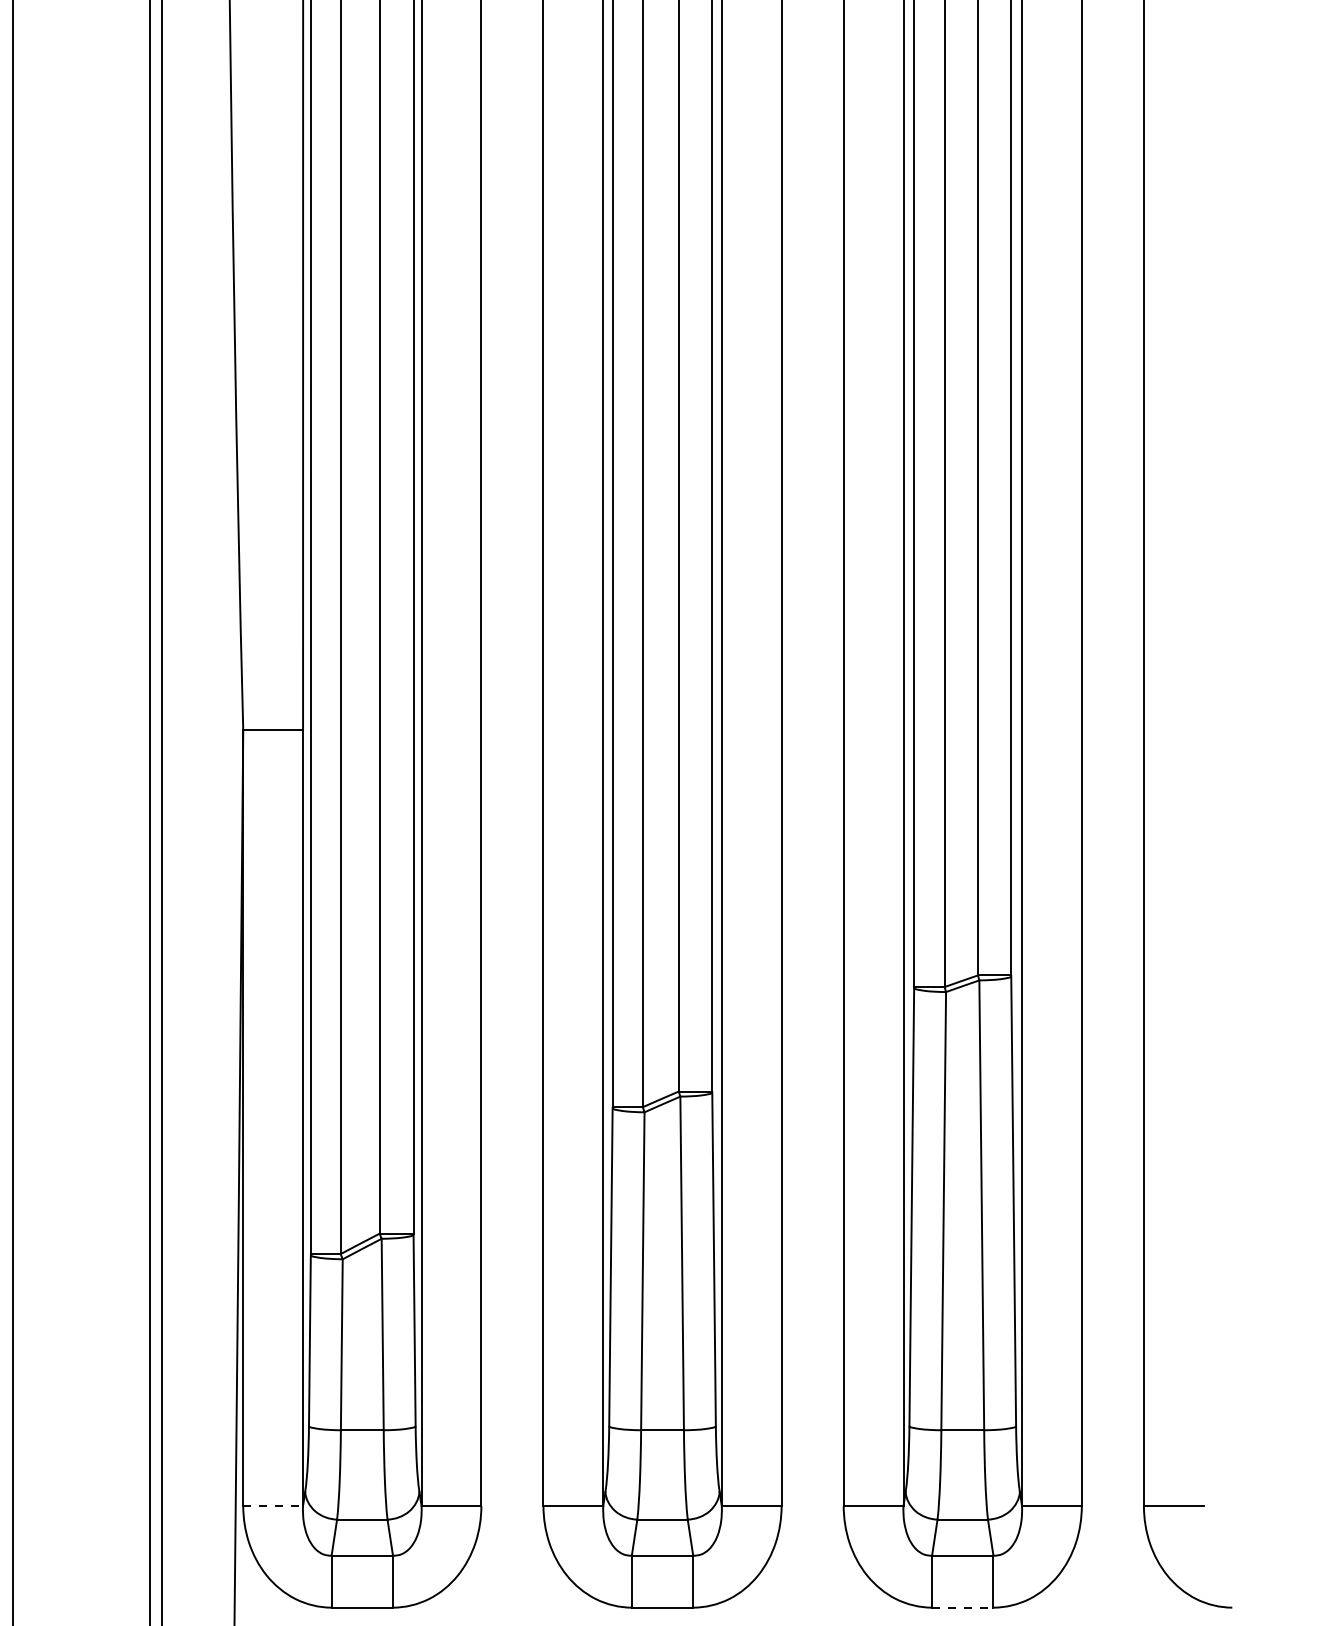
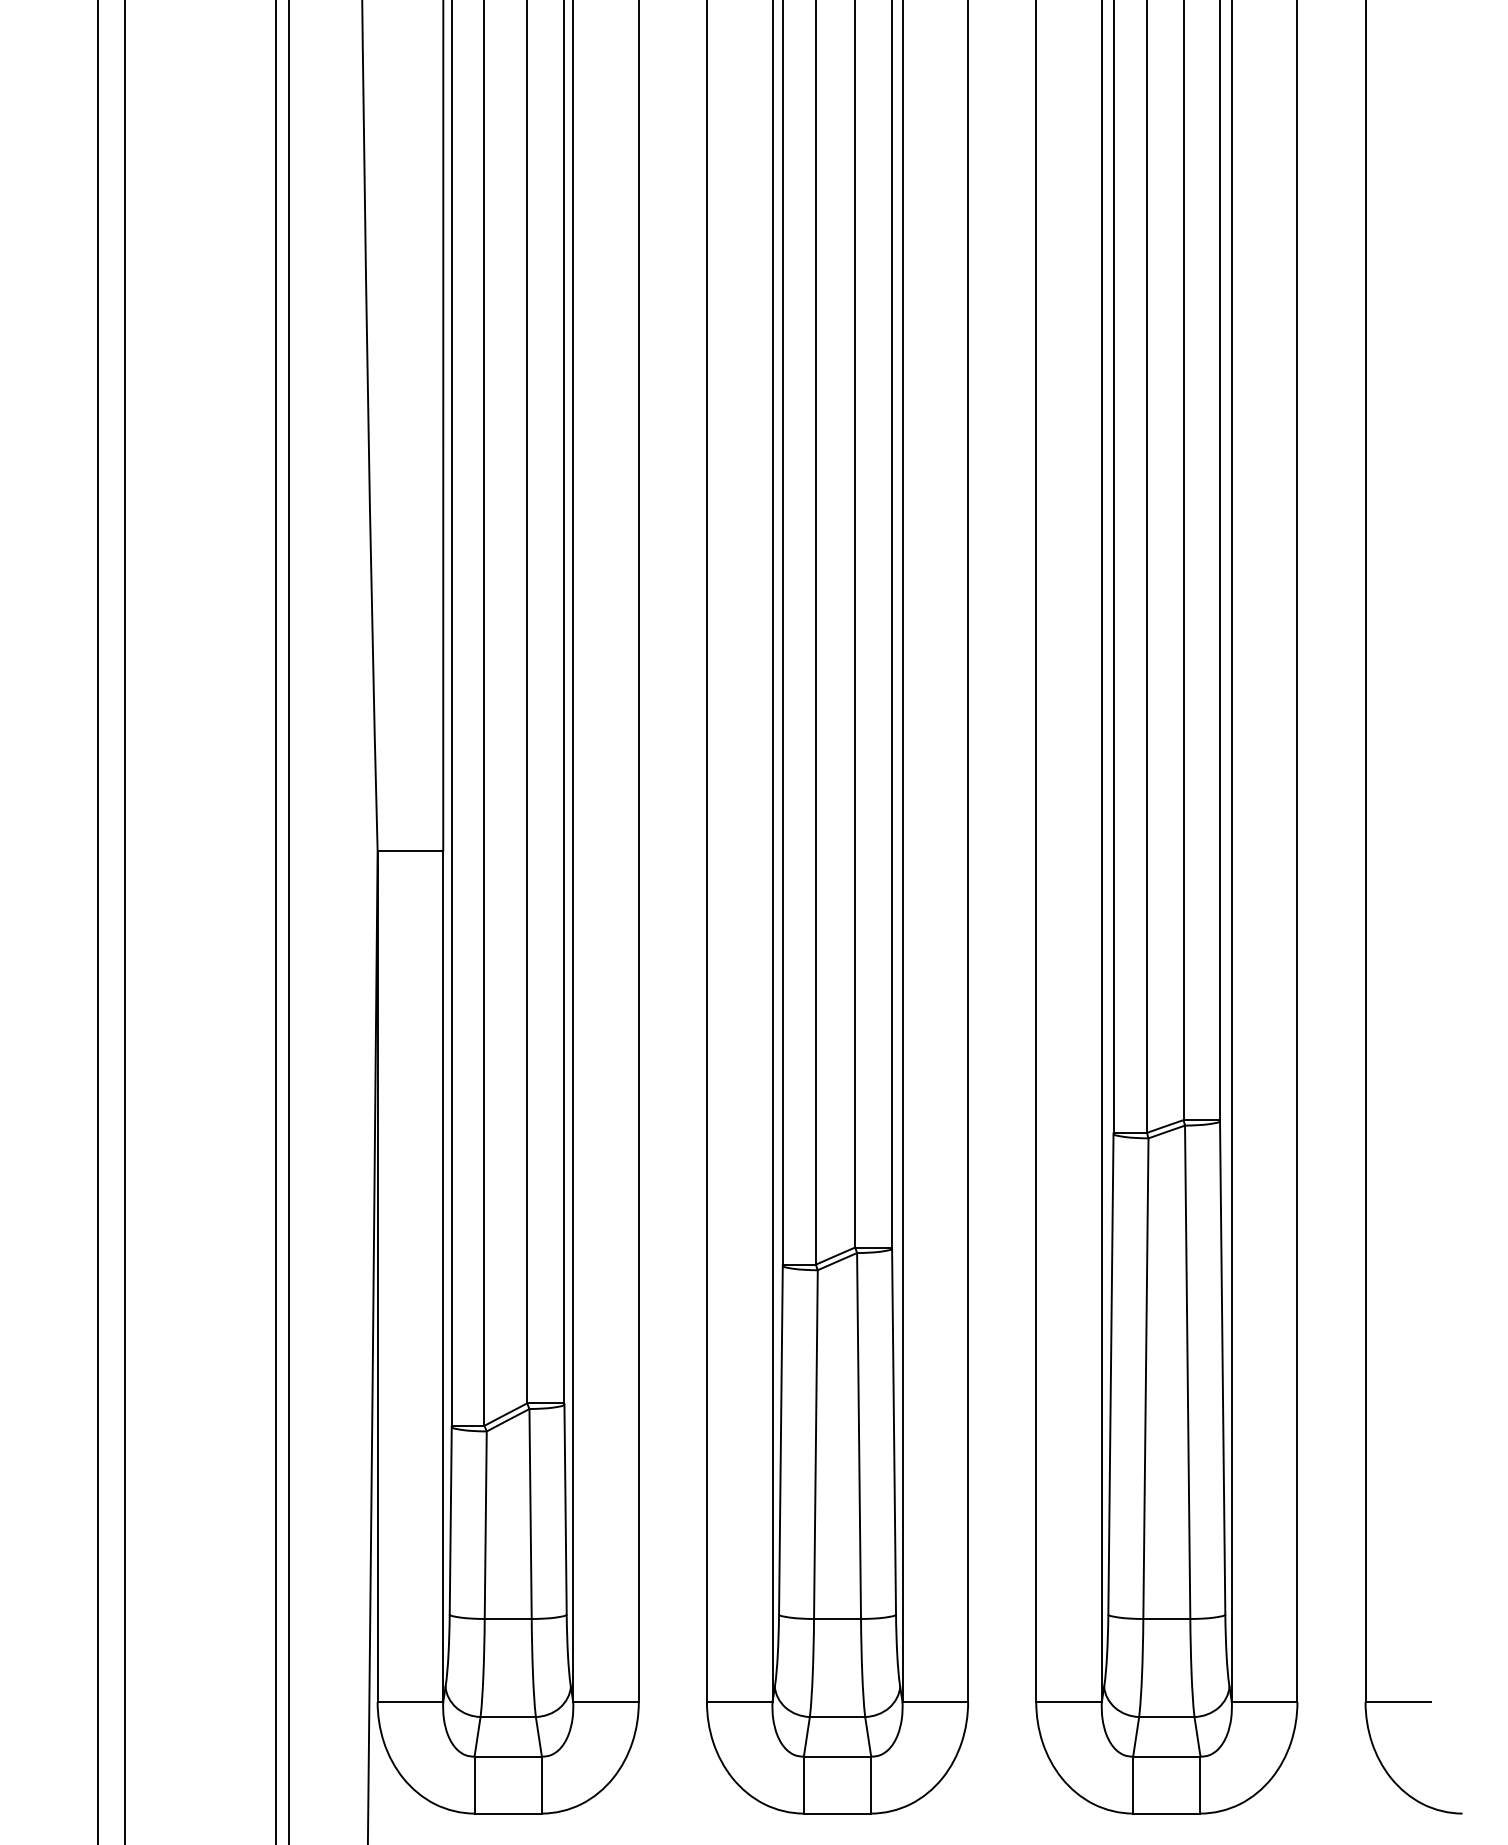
line: (273, 1506) -> (410, 1702), dashed -> solid
line: (962, 1607) -> (1166, 1813), dashed -> solid

